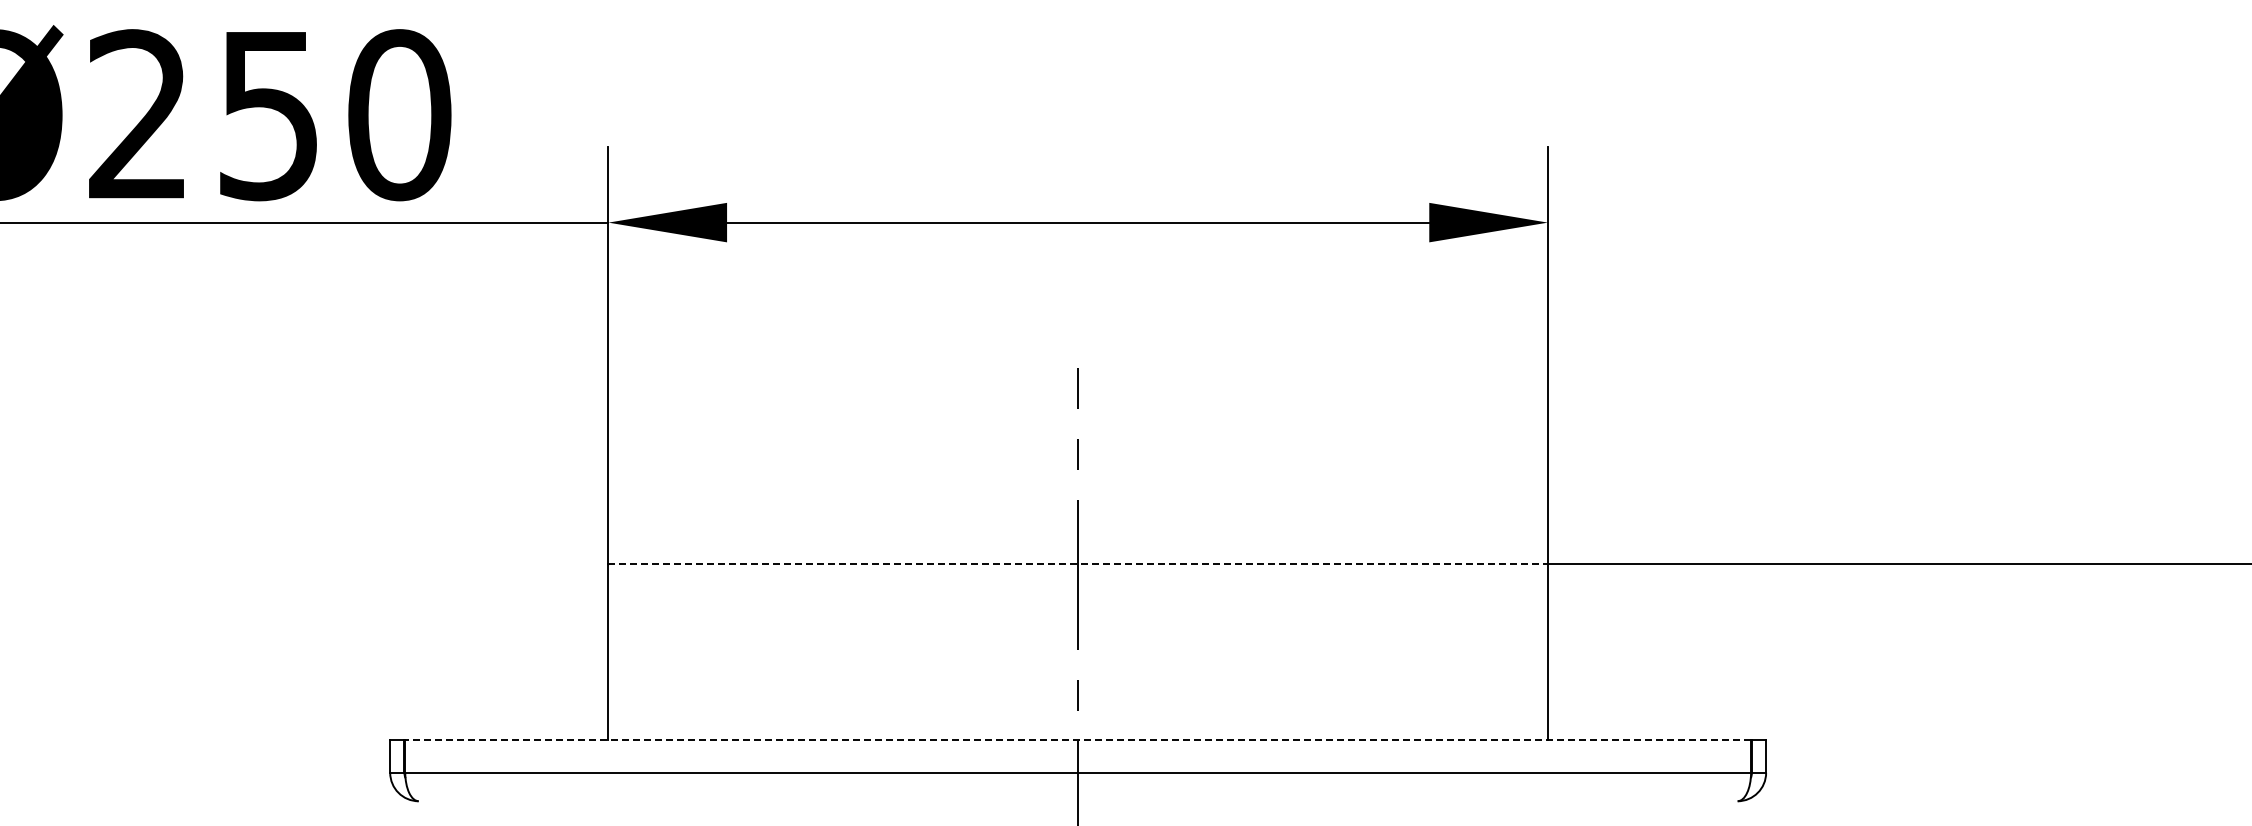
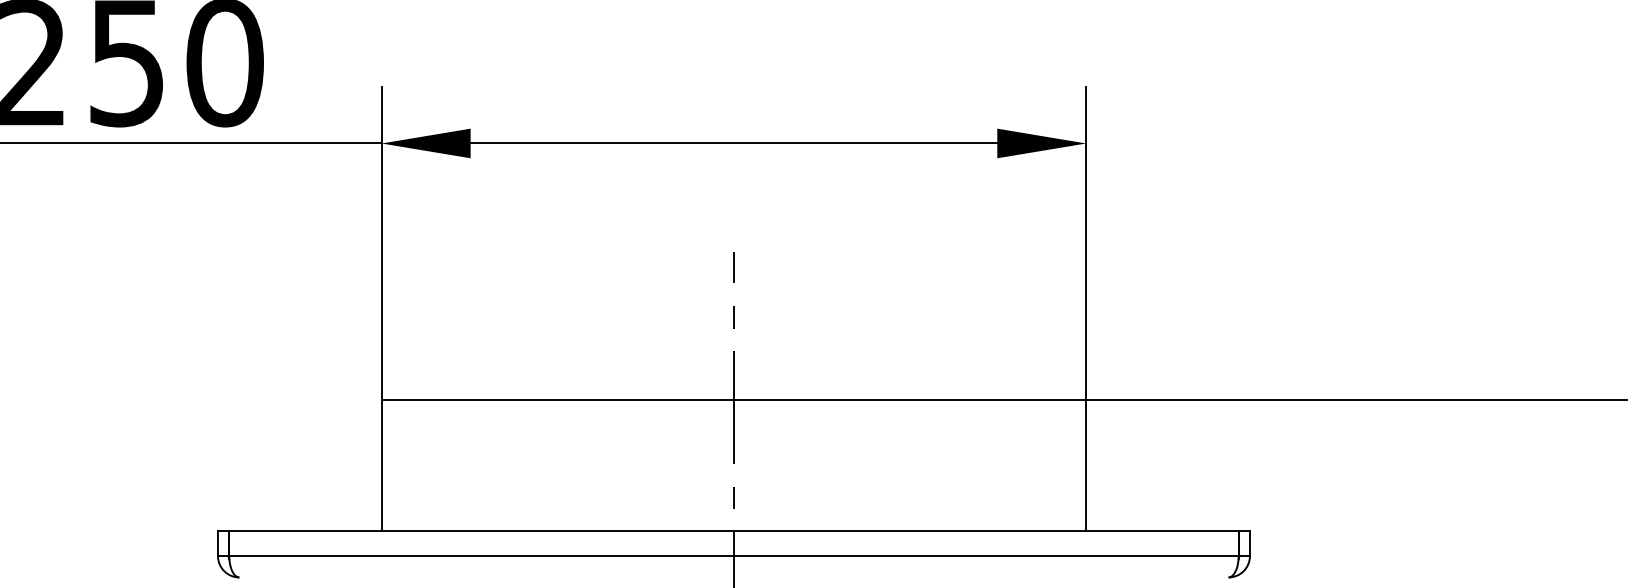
line: (1078, 564) -> (734, 399), dashed -> solid
line: (1078, 739) -> (734, 531), dashed -> solid

